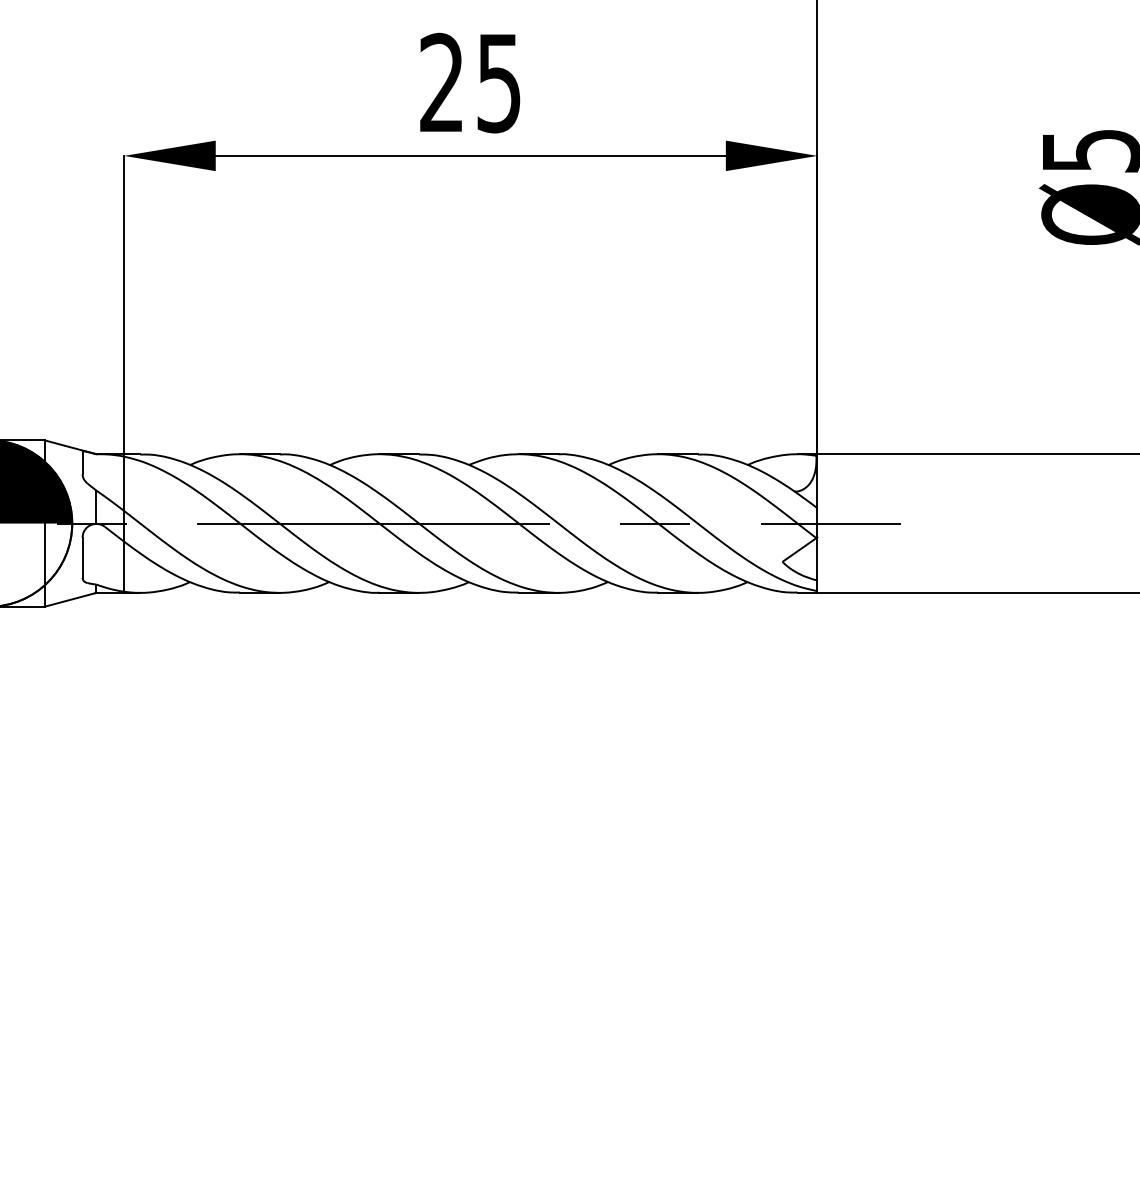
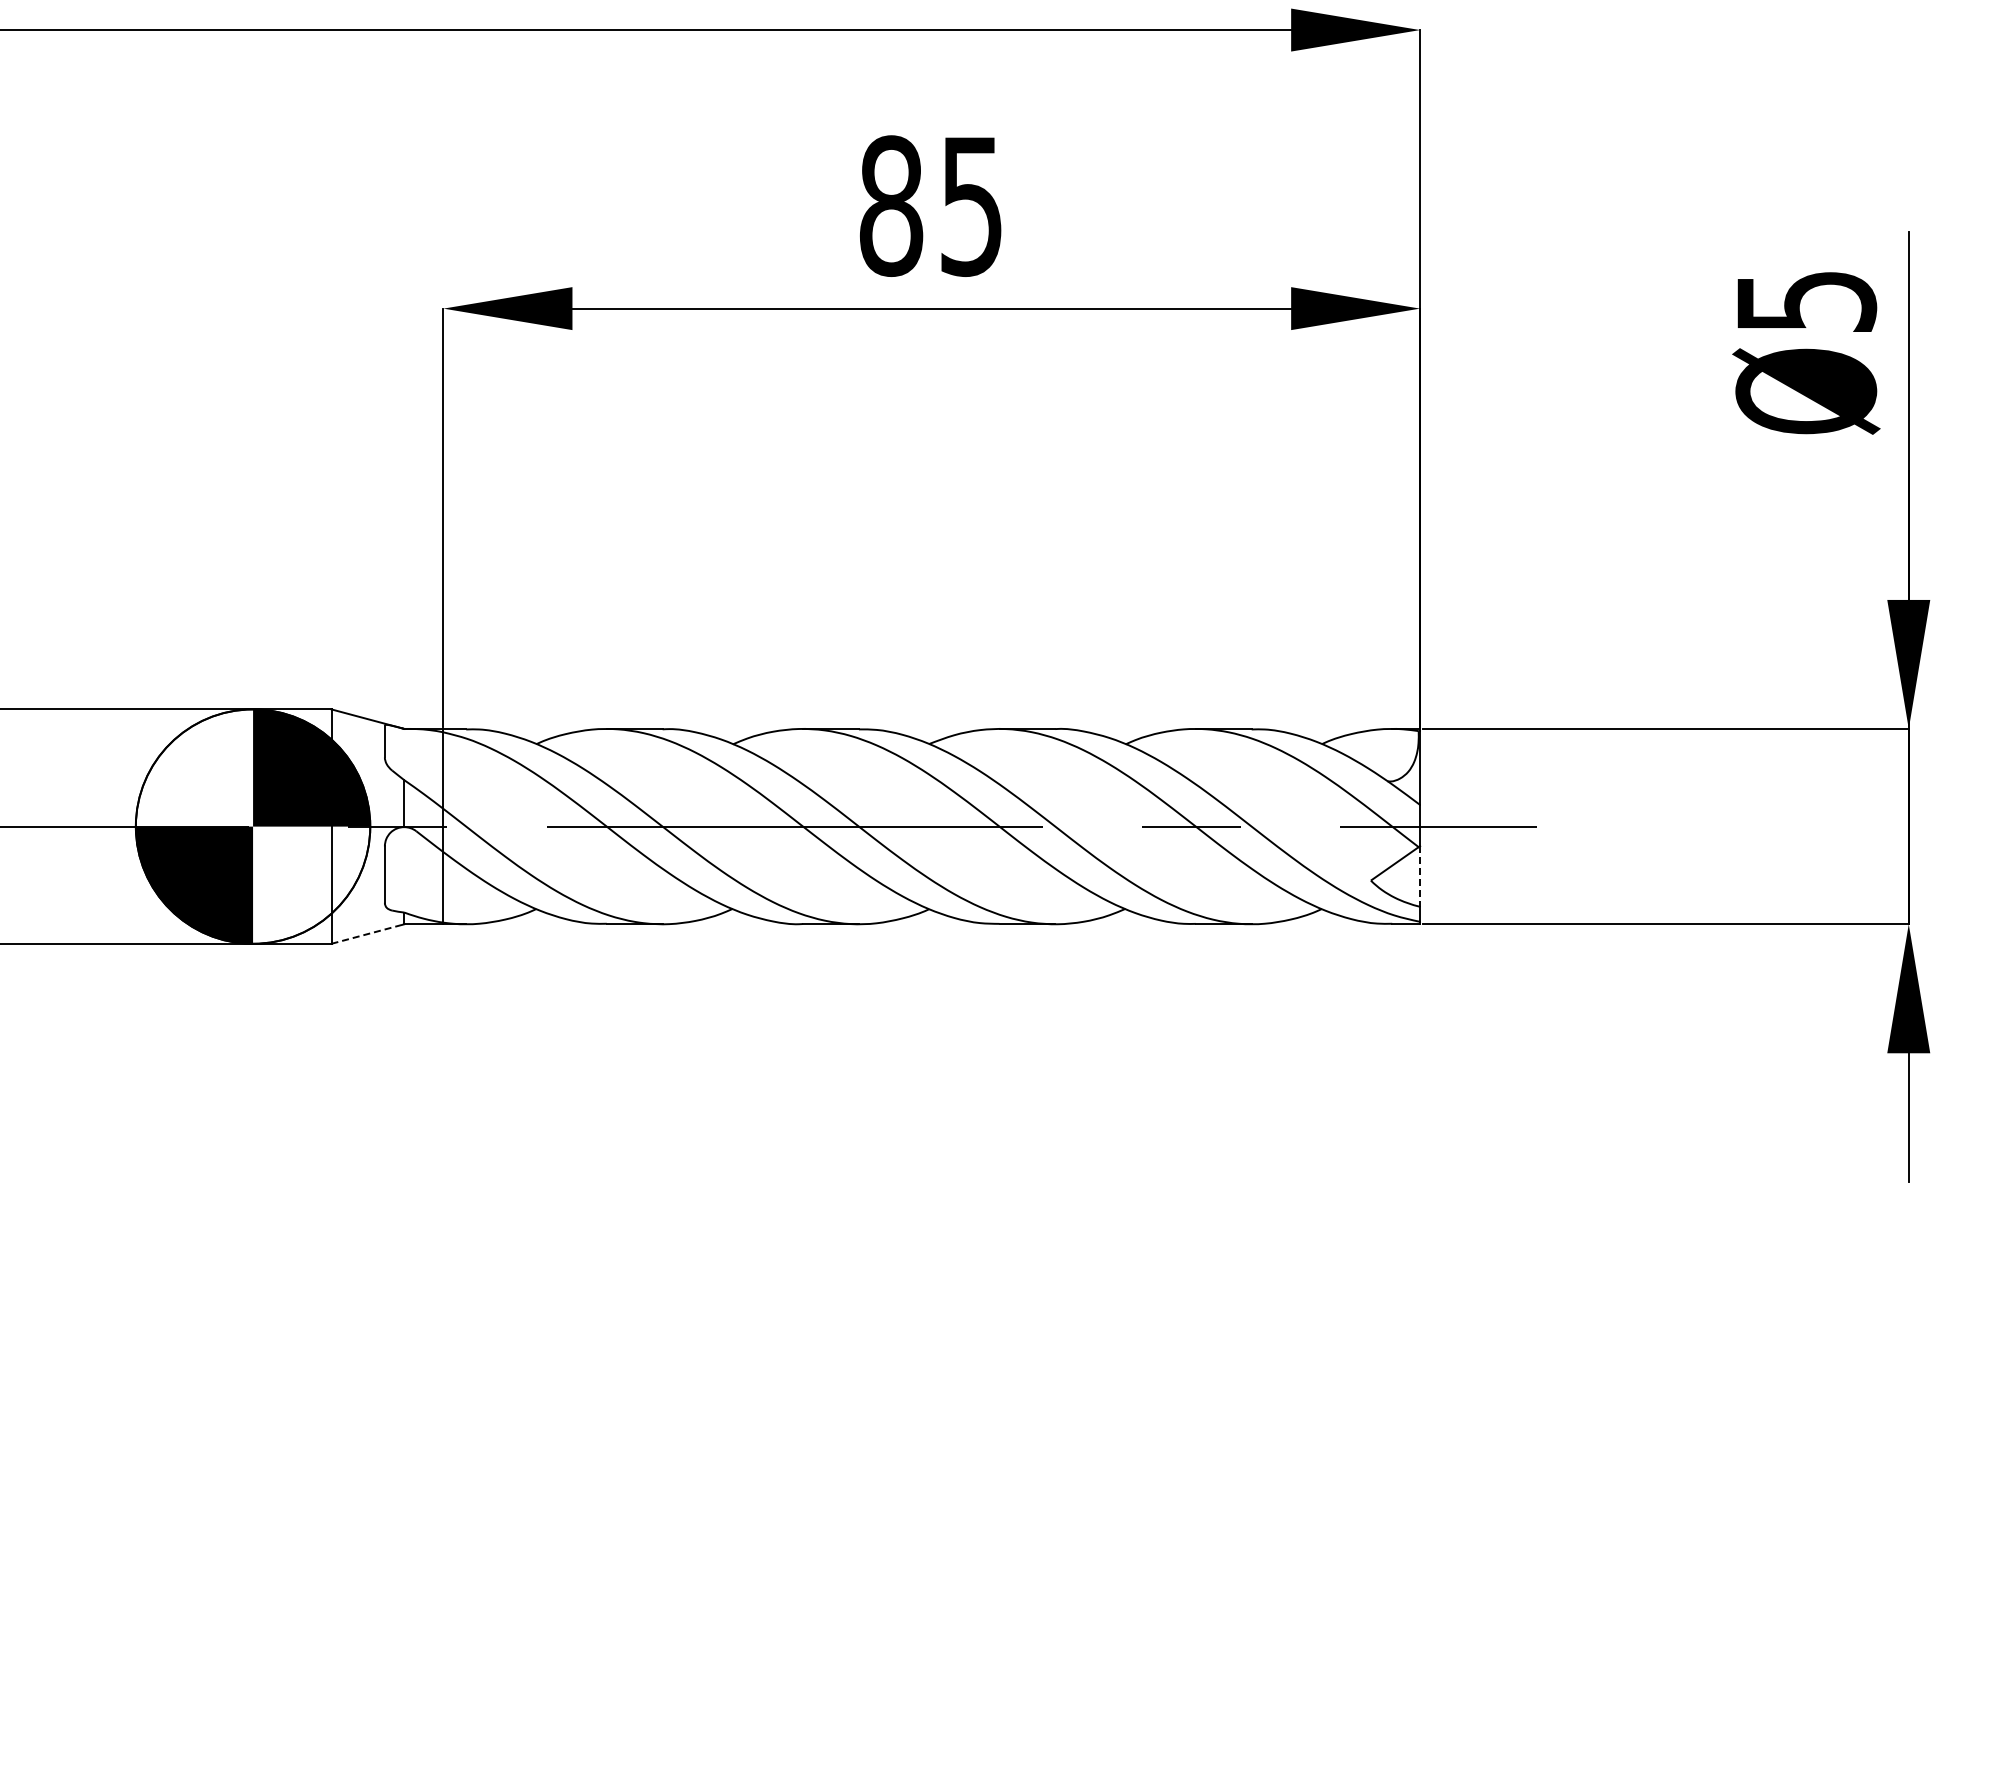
text: (442, 82) -> (891, 205), 25 -> 85
line: (817, 558) -> (1420, 876), solid -> dashed
line: (70, 600) -> (367, 934), solid -> dashed

